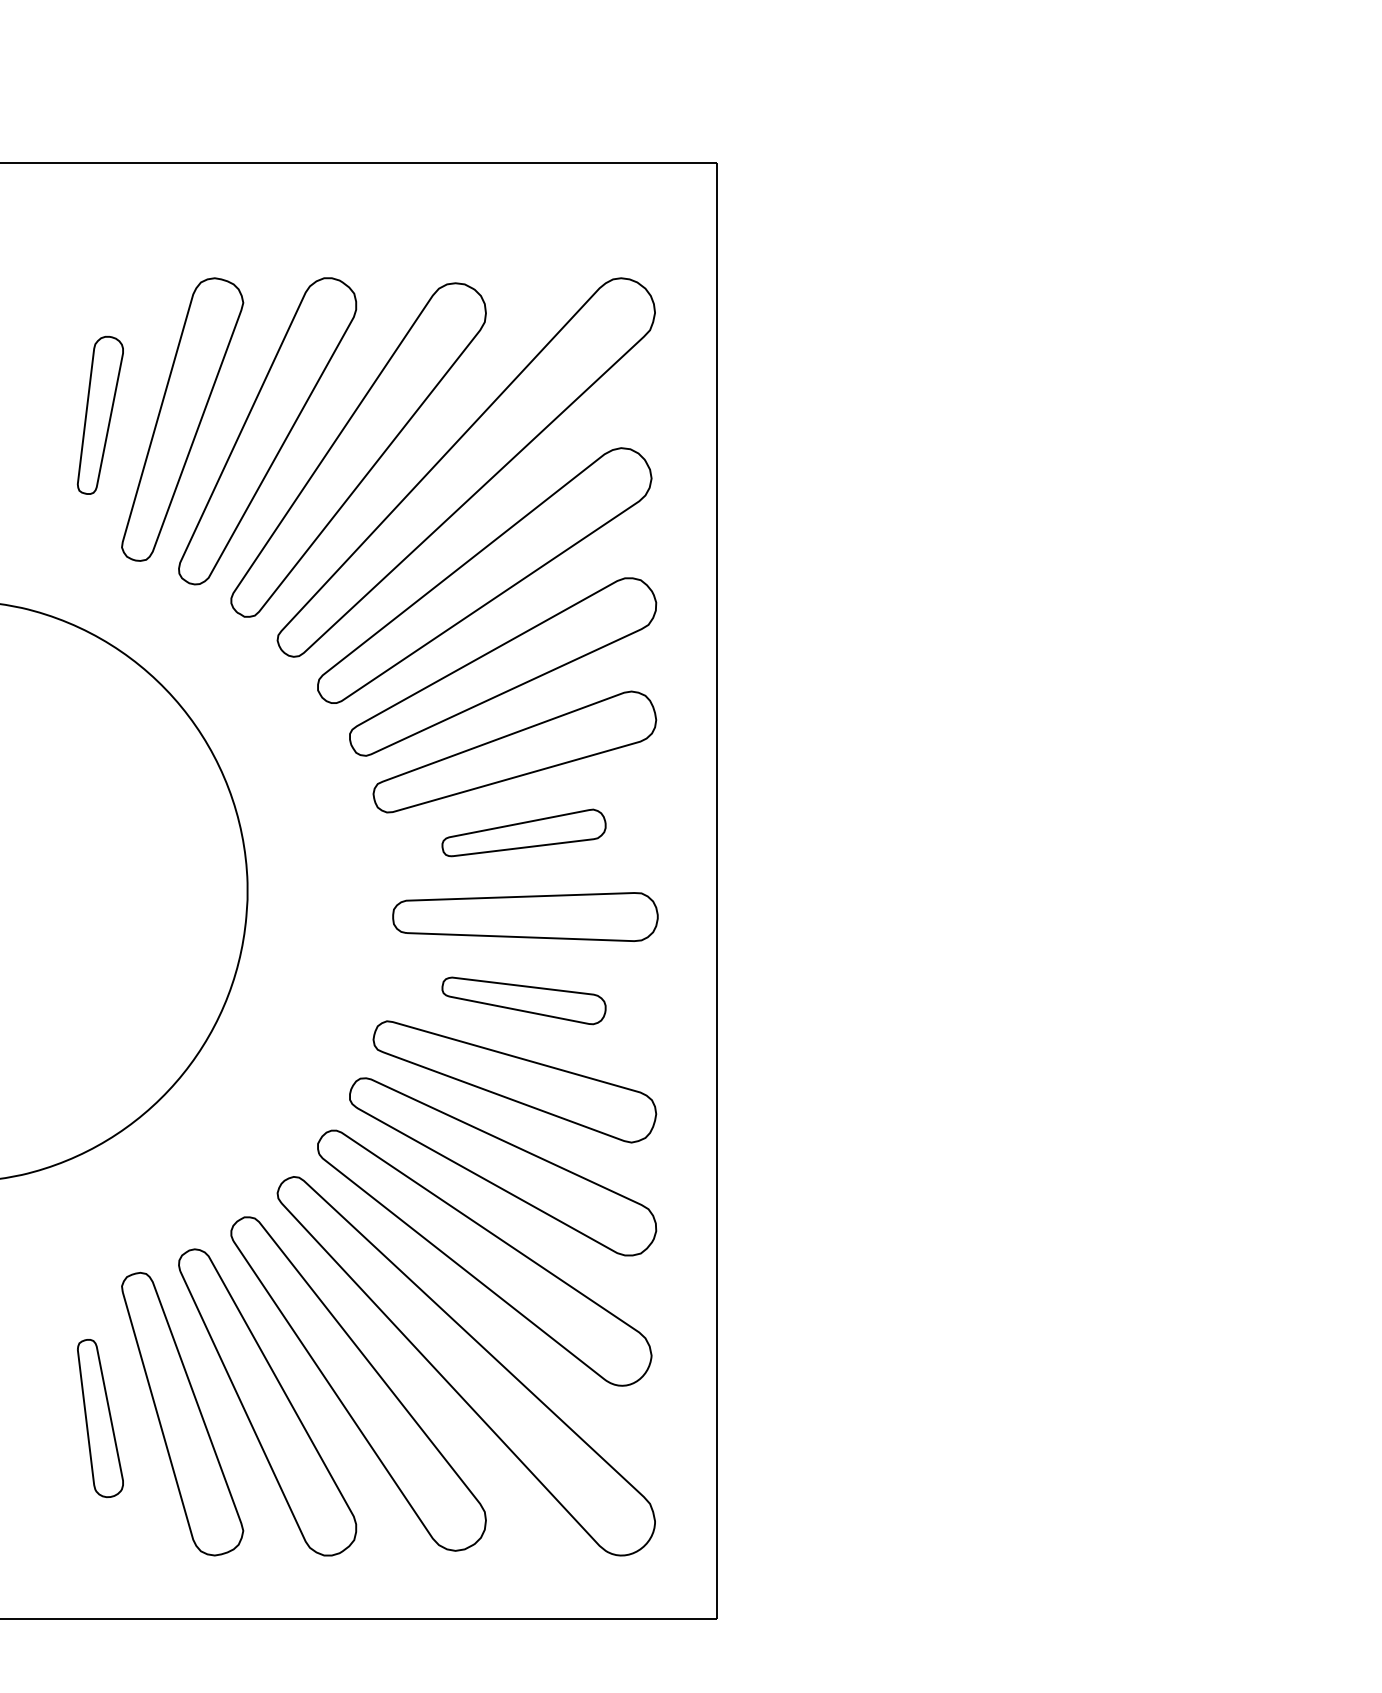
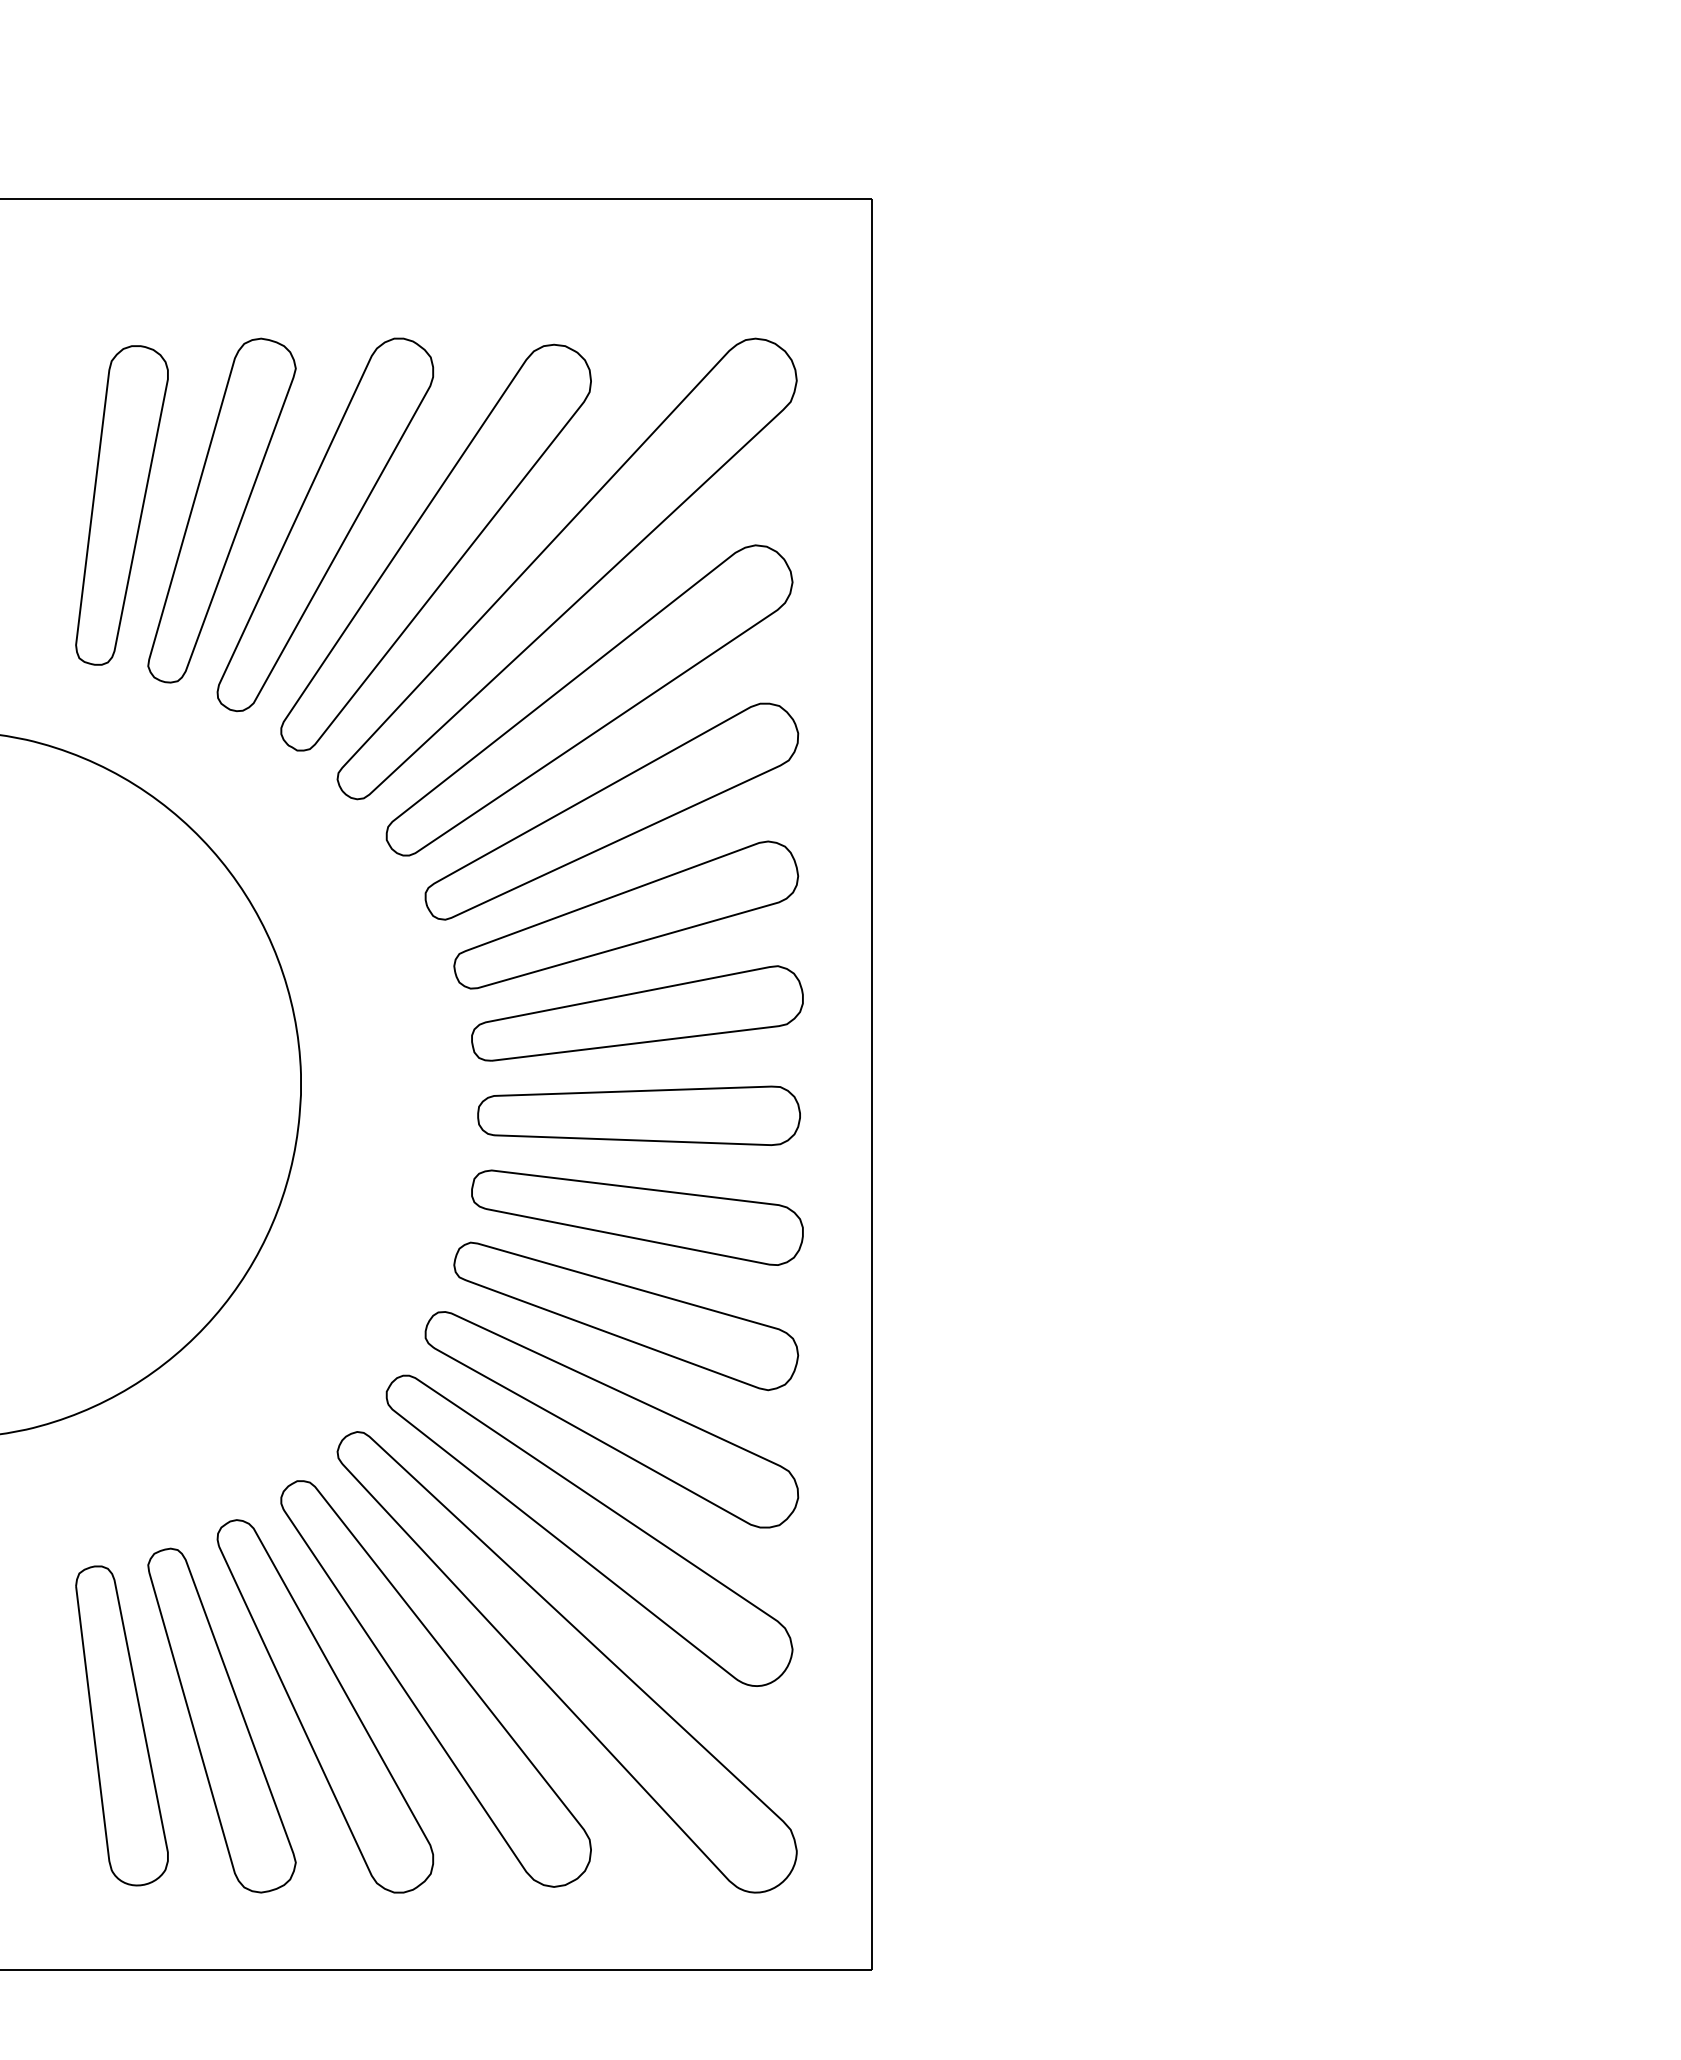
part: (100, 415) -> (122, 505), size x1.67
part: (523, 832) -> (636, 1012), size x1.67
part: (523, 1000) -> (636, 1217), size x1.67
part: (100, 1418) -> (122, 1725), size x1.67

